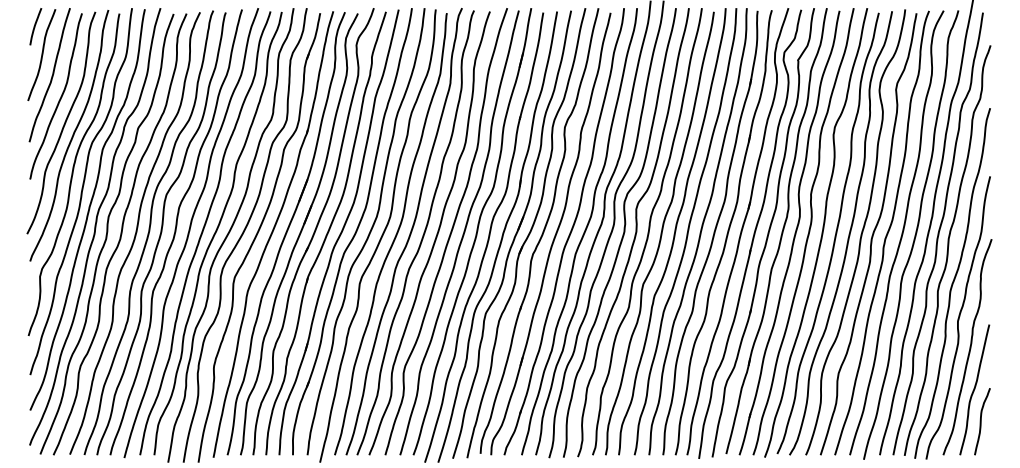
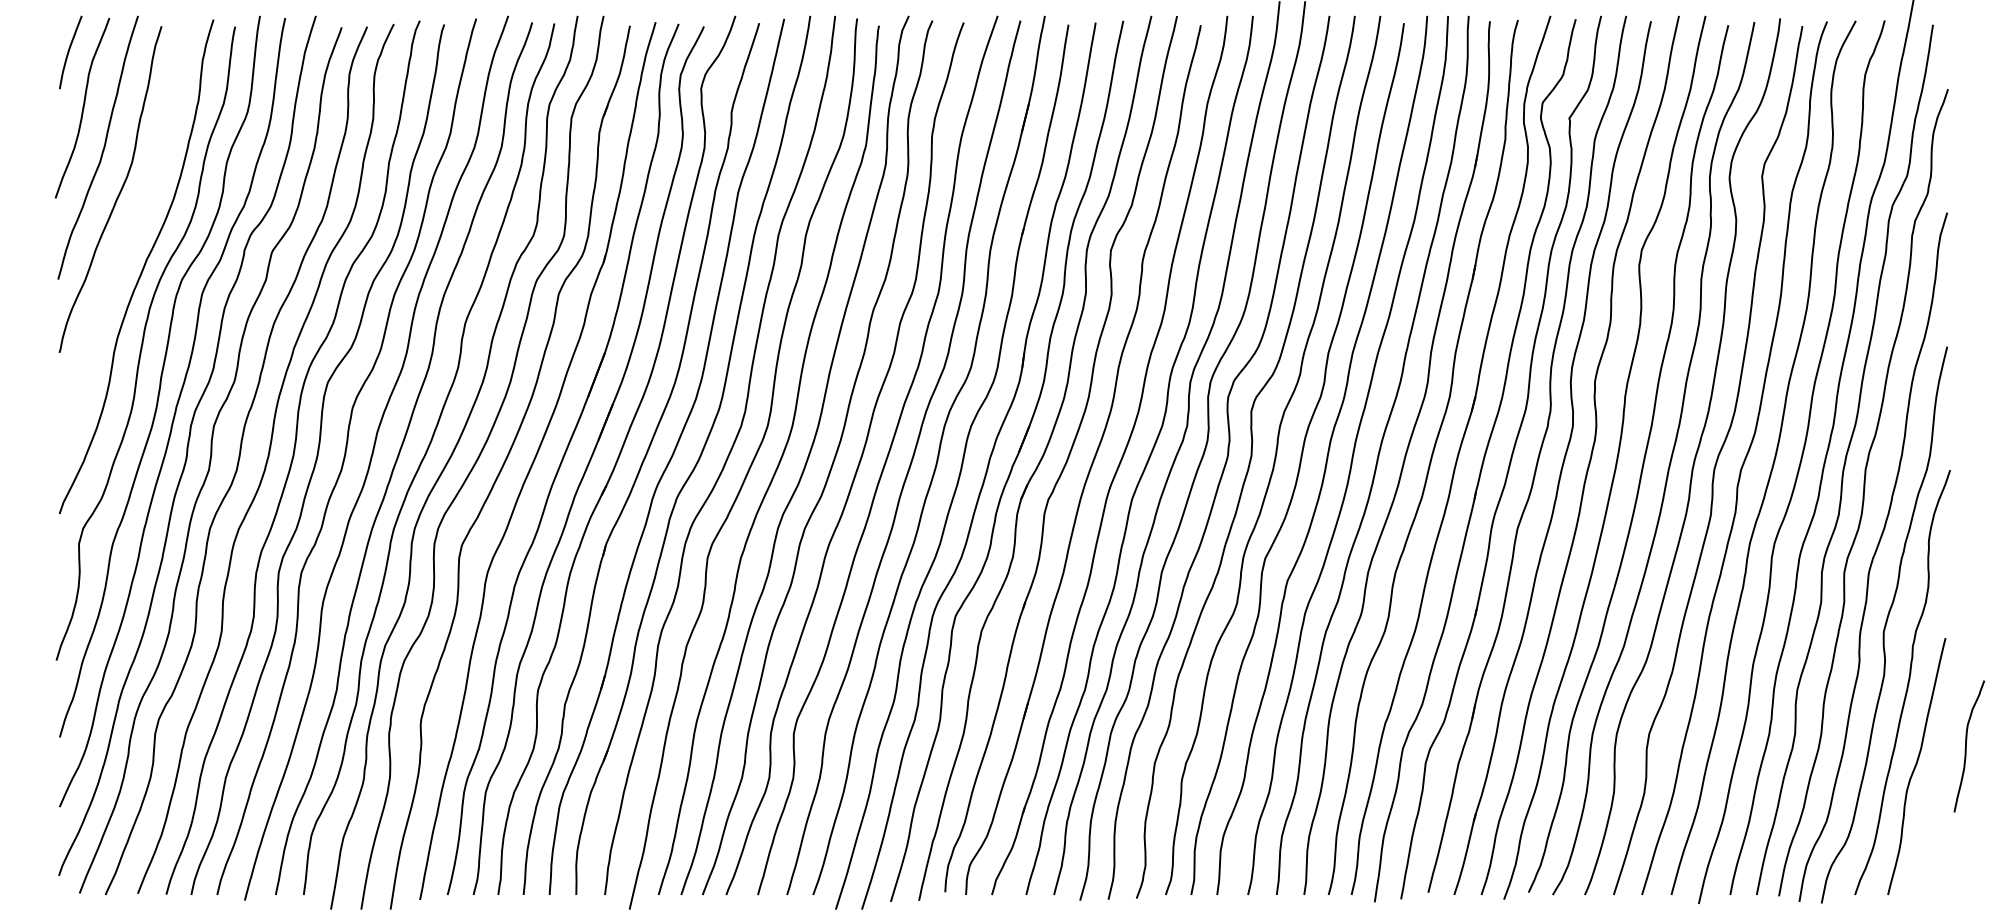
curve: (63, 124) -> (125, 244), removed
curve: (981, 421) -> (1967, 746), moved

